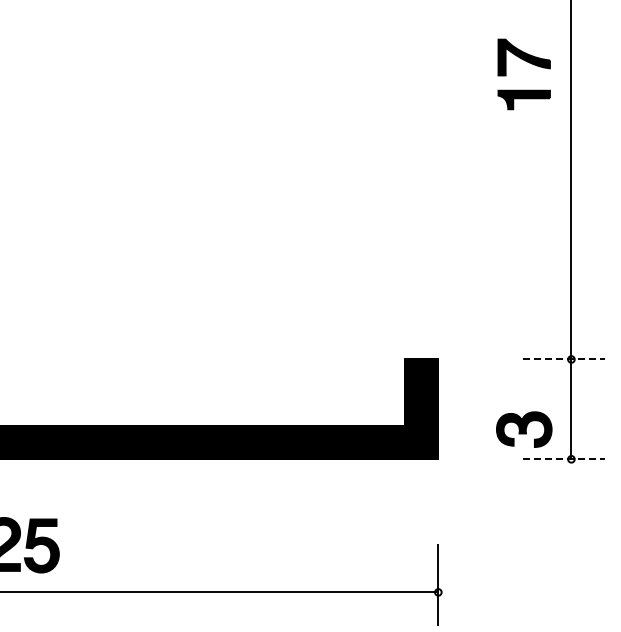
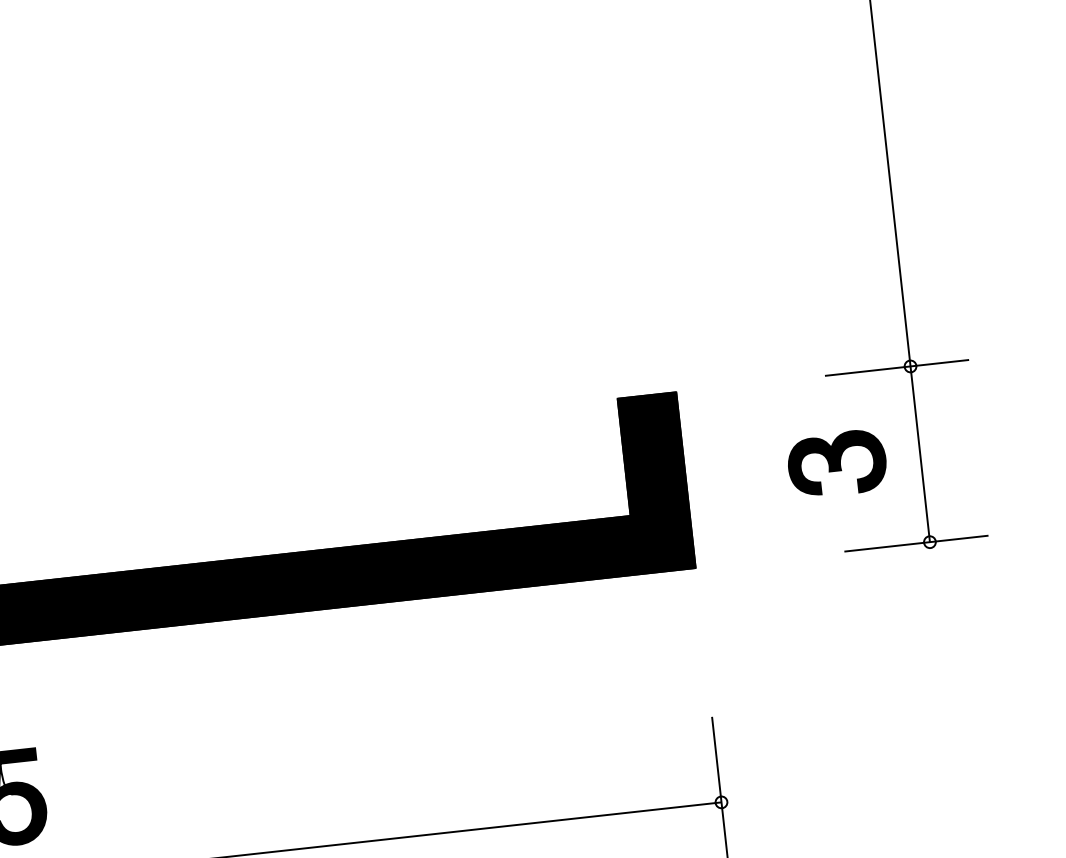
line: (563, 359) -> (896, 367), dashed -> solid
part: (524, 429) -> (837, 463), moved
line: (563, 459) -> (916, 544), dashed -> solid

